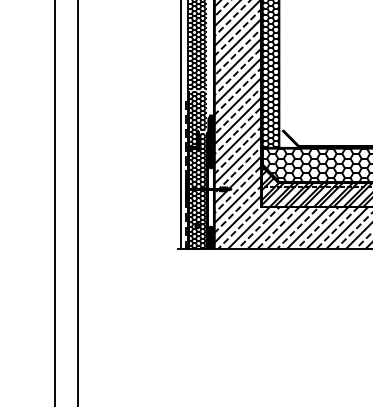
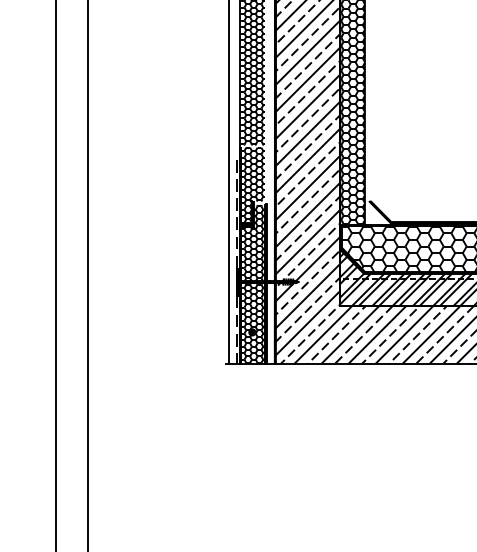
hatch: (211, 141) -> (271, 216), removed
hatch: (211, 237) -> (271, 348), removed

